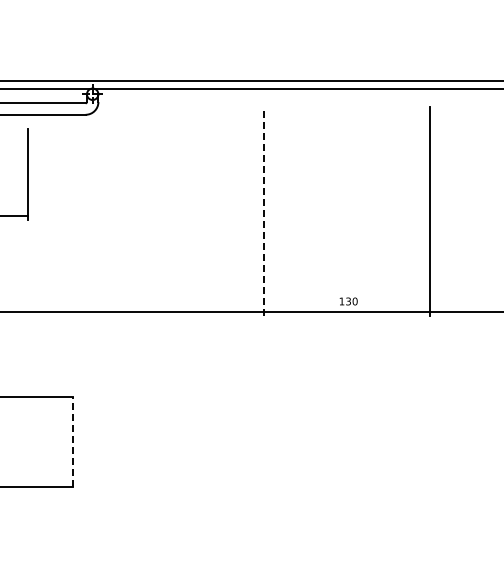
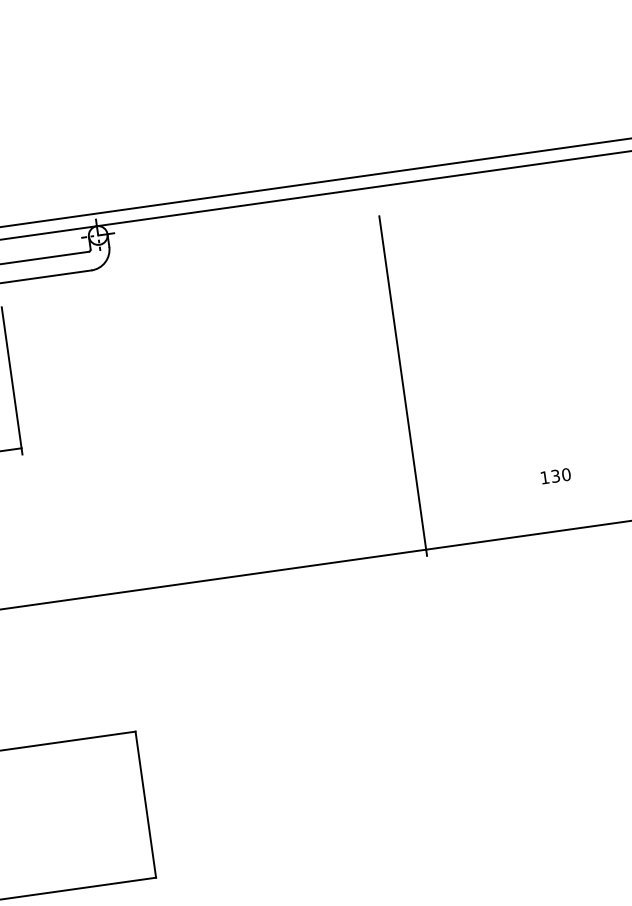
line: (264, 211) -> (403, 386), dashed -> solid
text: (348, 301) -> (555, 476), moved
line: (73, 442) -> (146, 805), dashed -> solid

